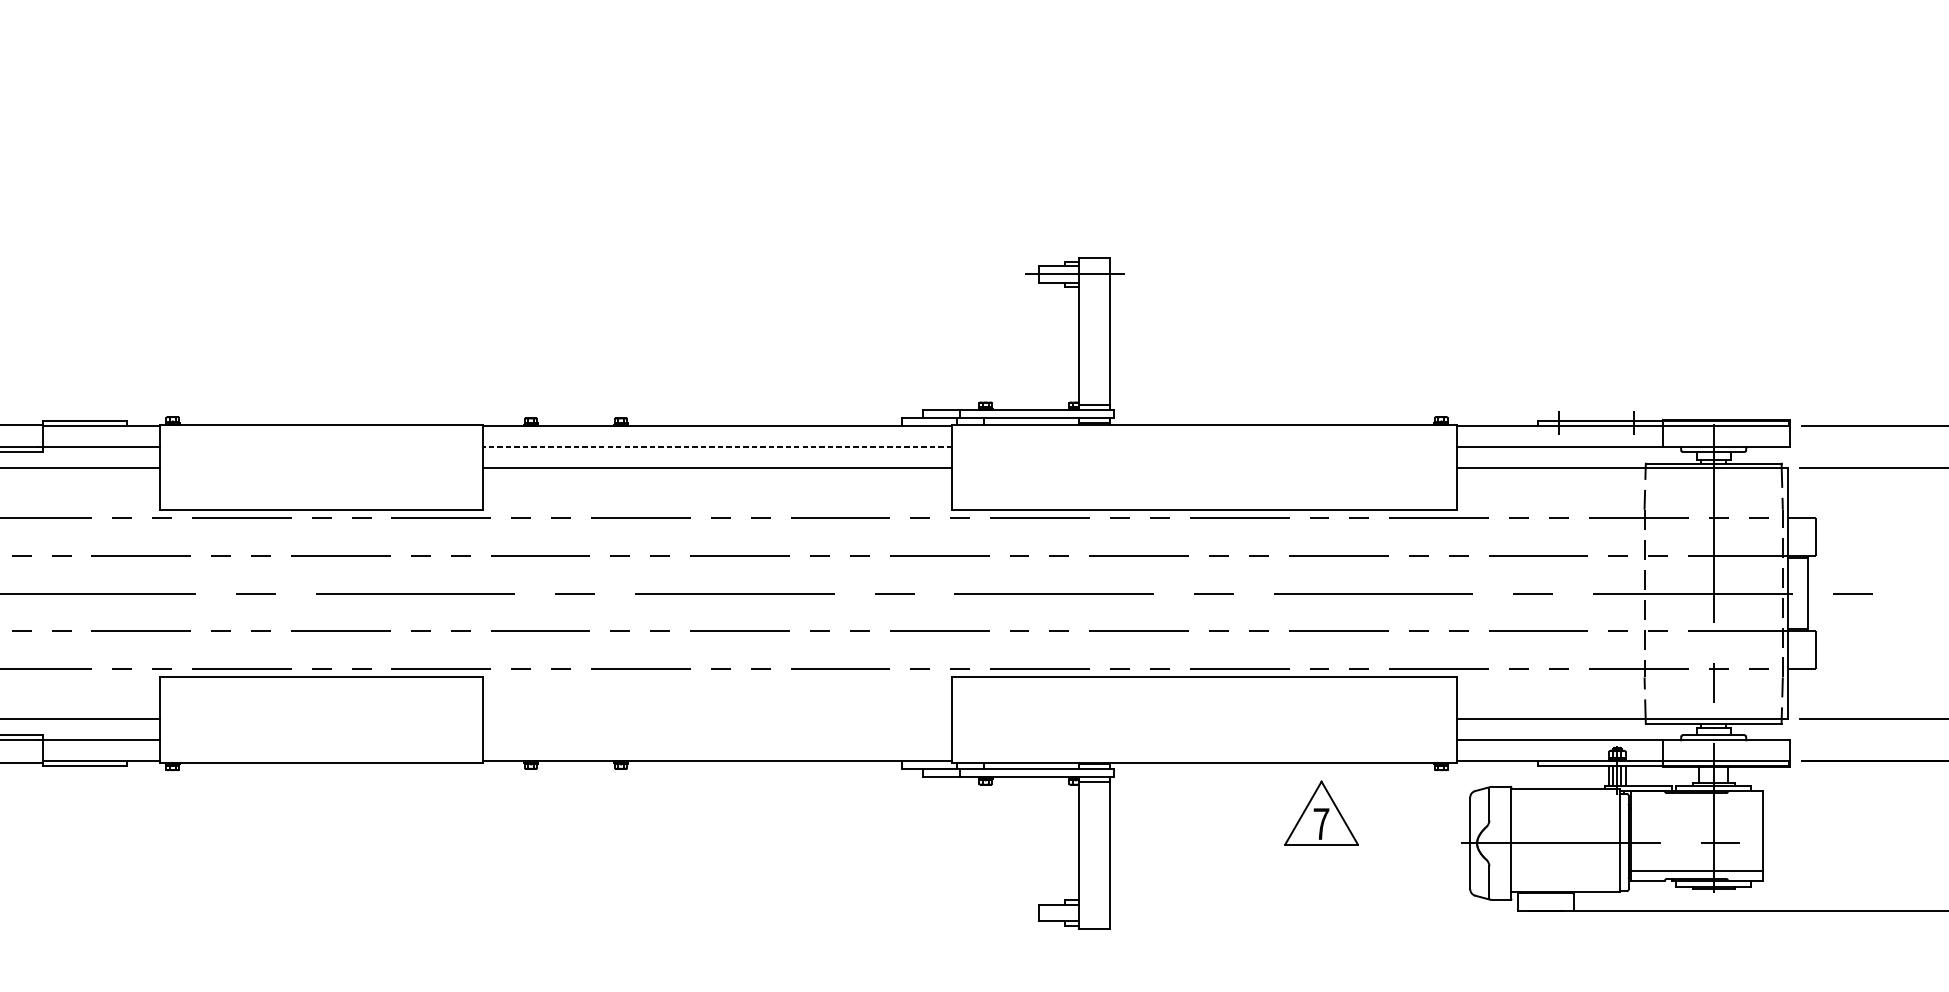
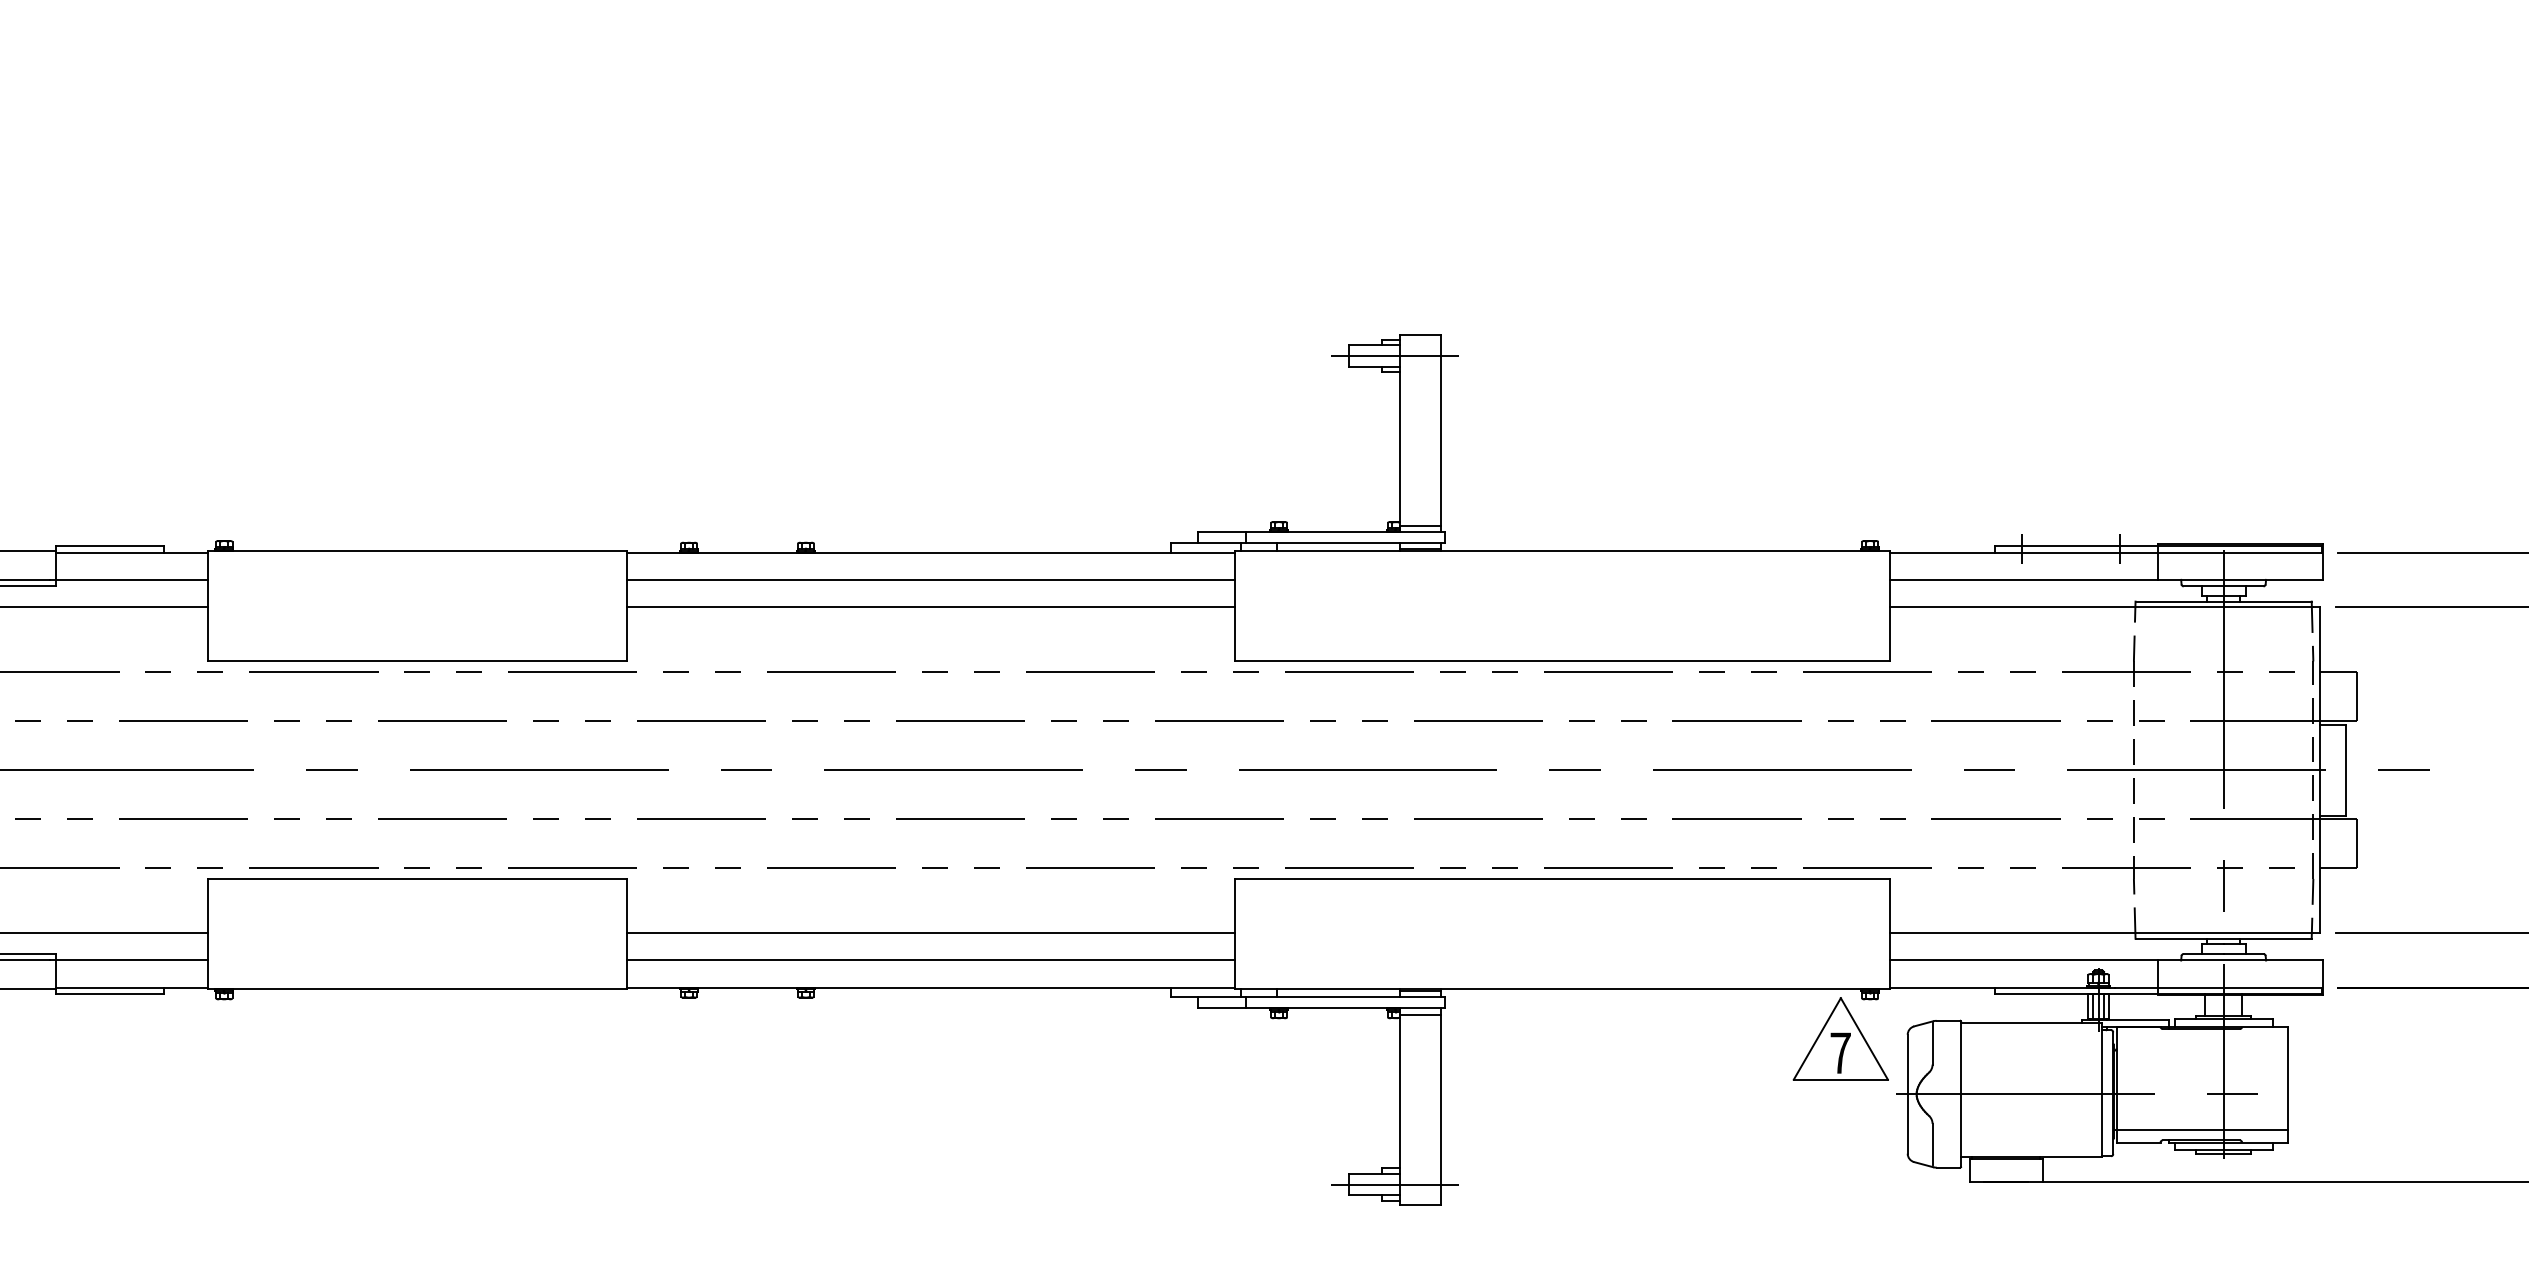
line: (717, 446) -> (930, 579), dashed -> solid
line: (717, 719) -> (931, 933), added
line: (717, 740) -> (931, 960), added
part: (1321, 812) -> (1840, 1038), moved
line: (1074, 912) -> (1394, 1184), added

